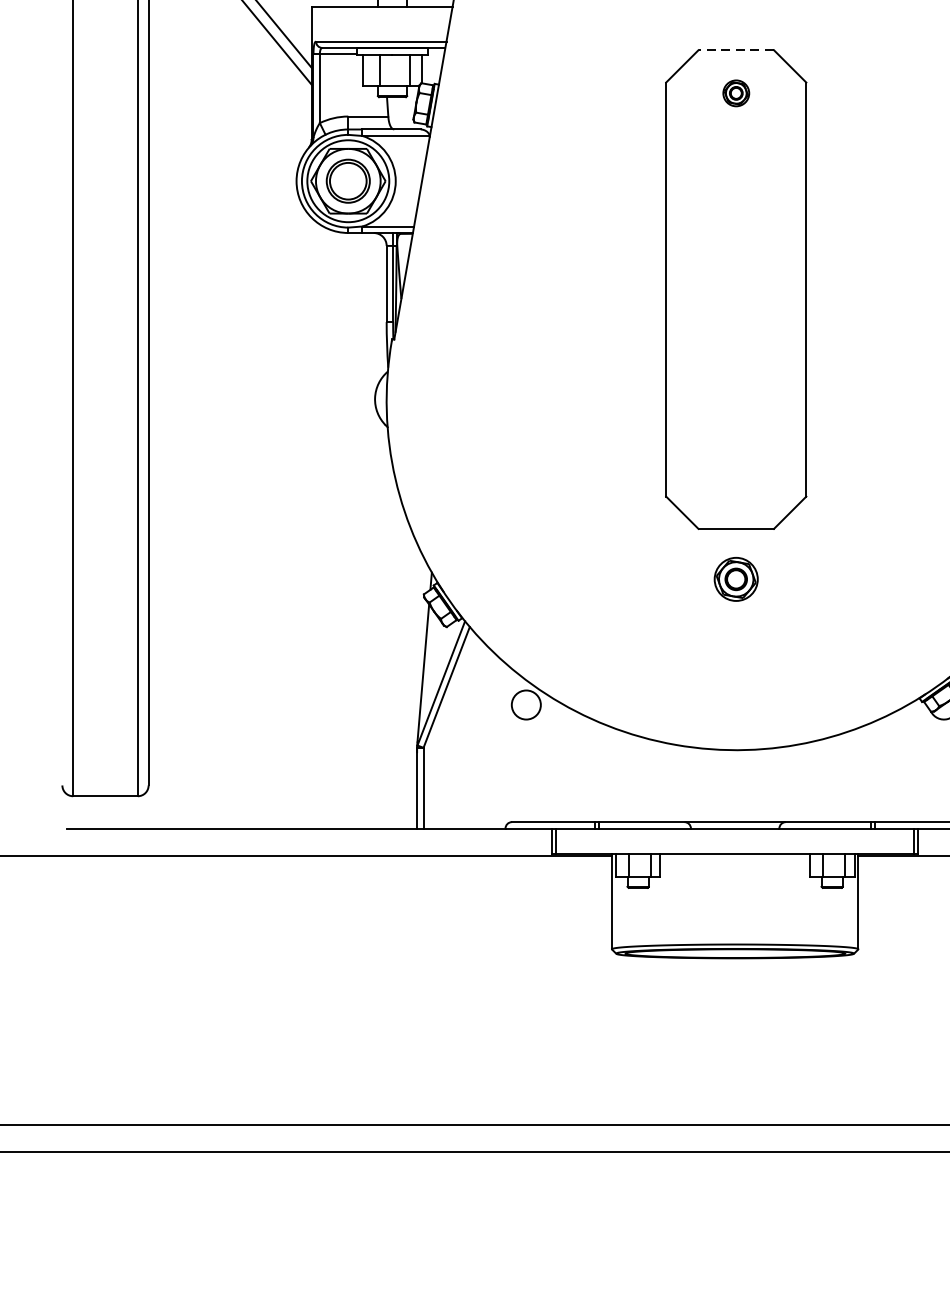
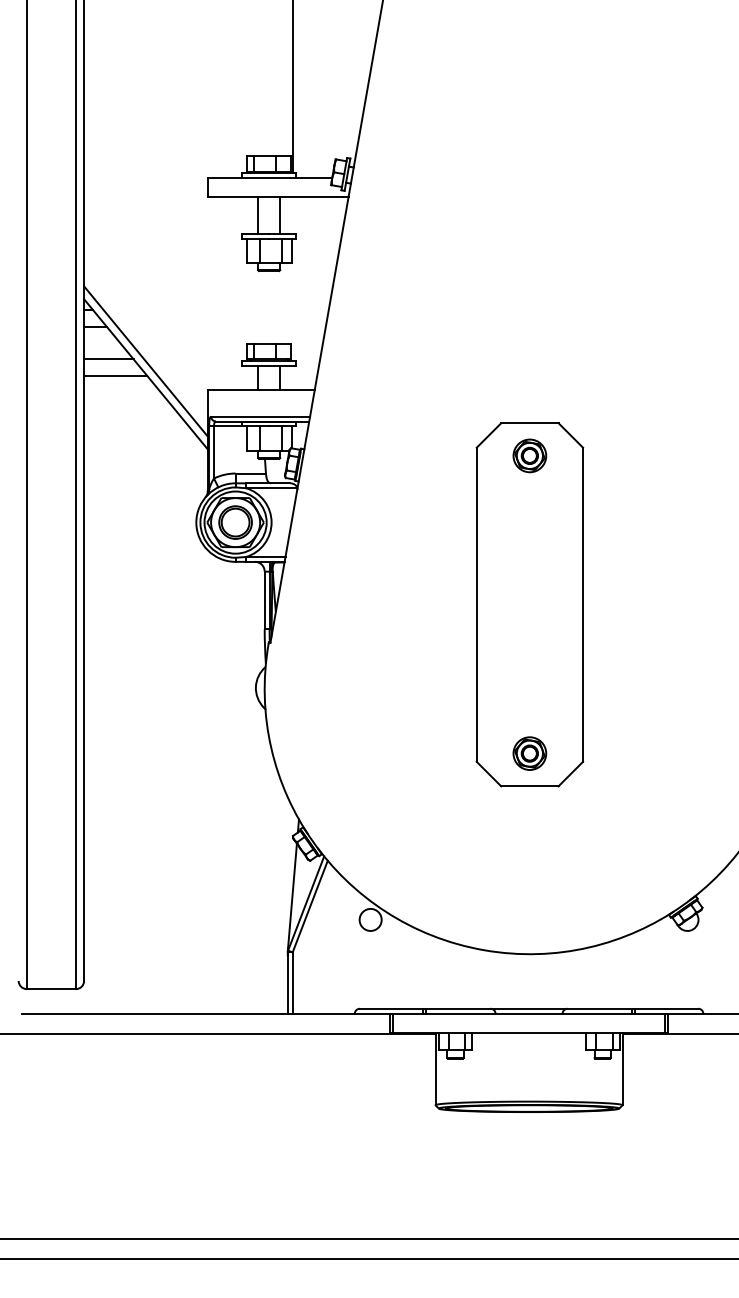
line: (735, 50) -> (529, 423), dashed -> solid
part: (735, 92) -> (529, 455), size x1.67
part: (735, 579) -> (529, 753), moved

